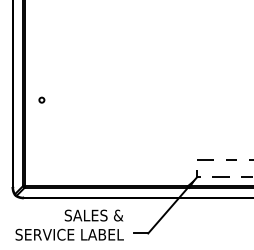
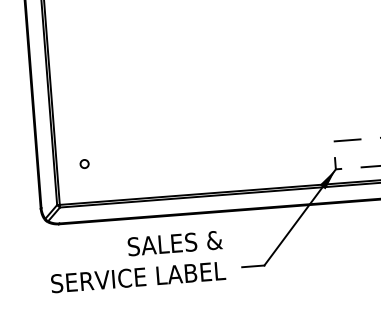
circle: (41, 99) -> (83, 163), moved

